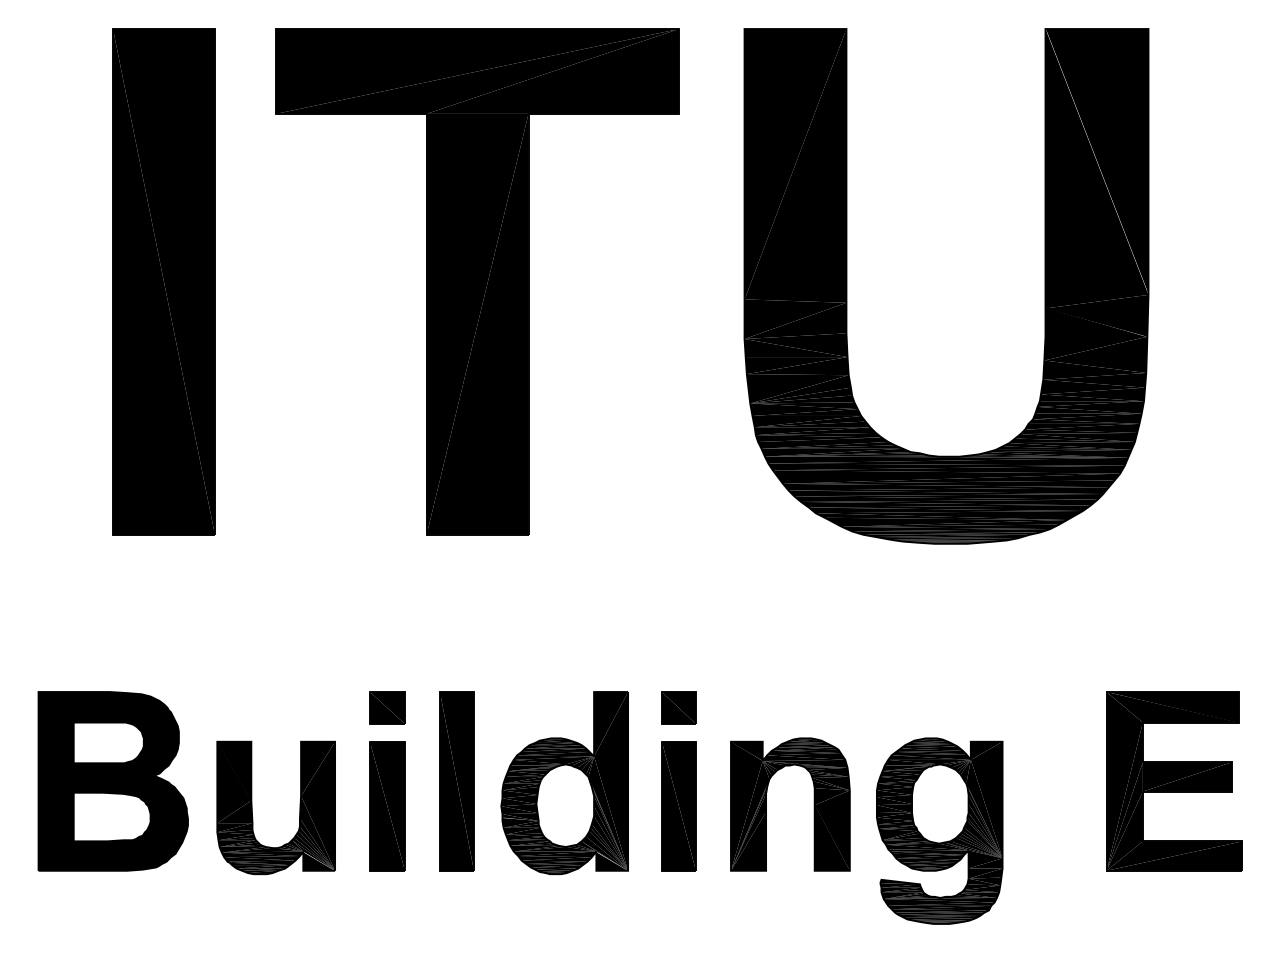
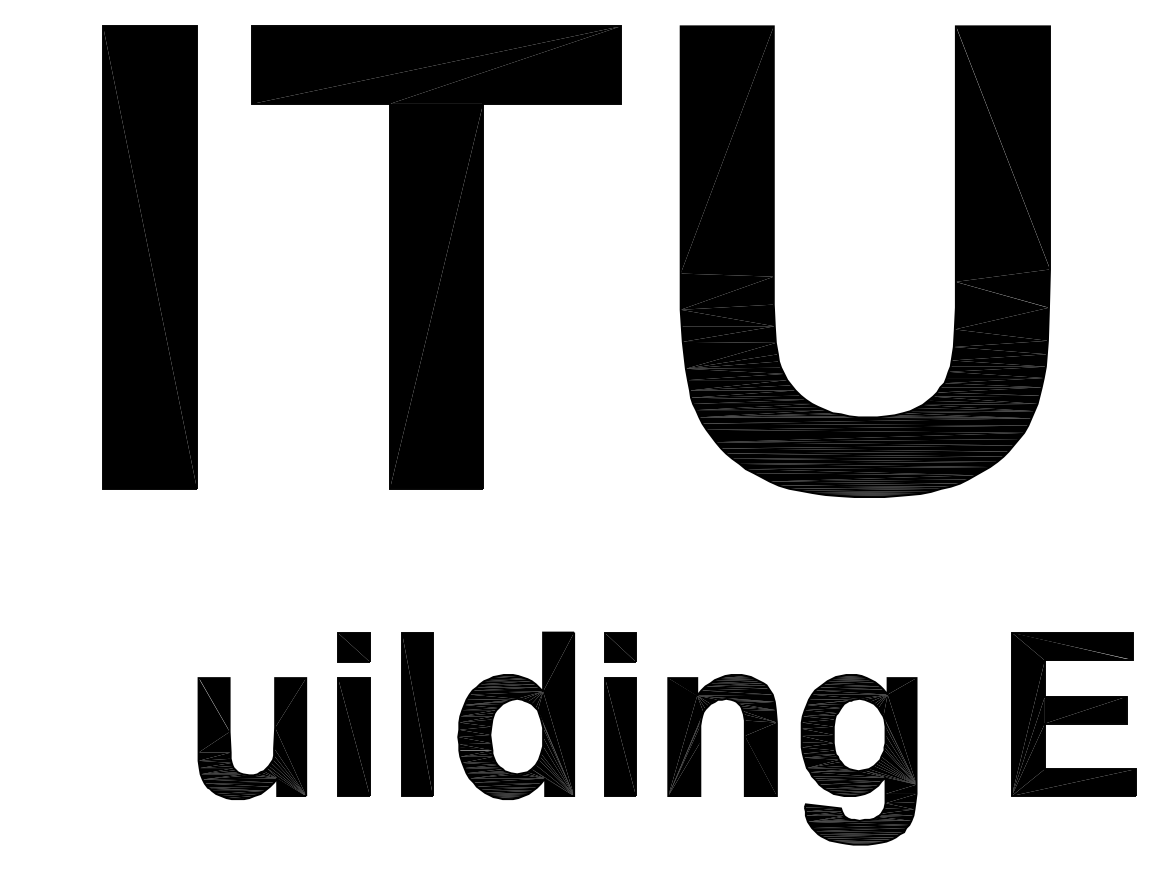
part: (113, 780) -> (103, 713), removed

